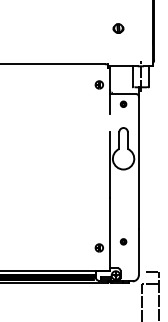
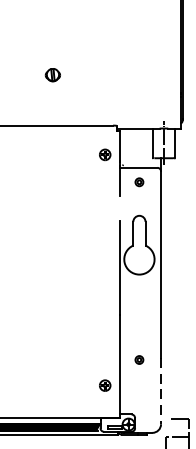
part: (118, 28) -> (52, 74), moved
part: (123, 241) -> (139, 359), moved
line: (138, 252) -> (160, 392), solid -> dashed

